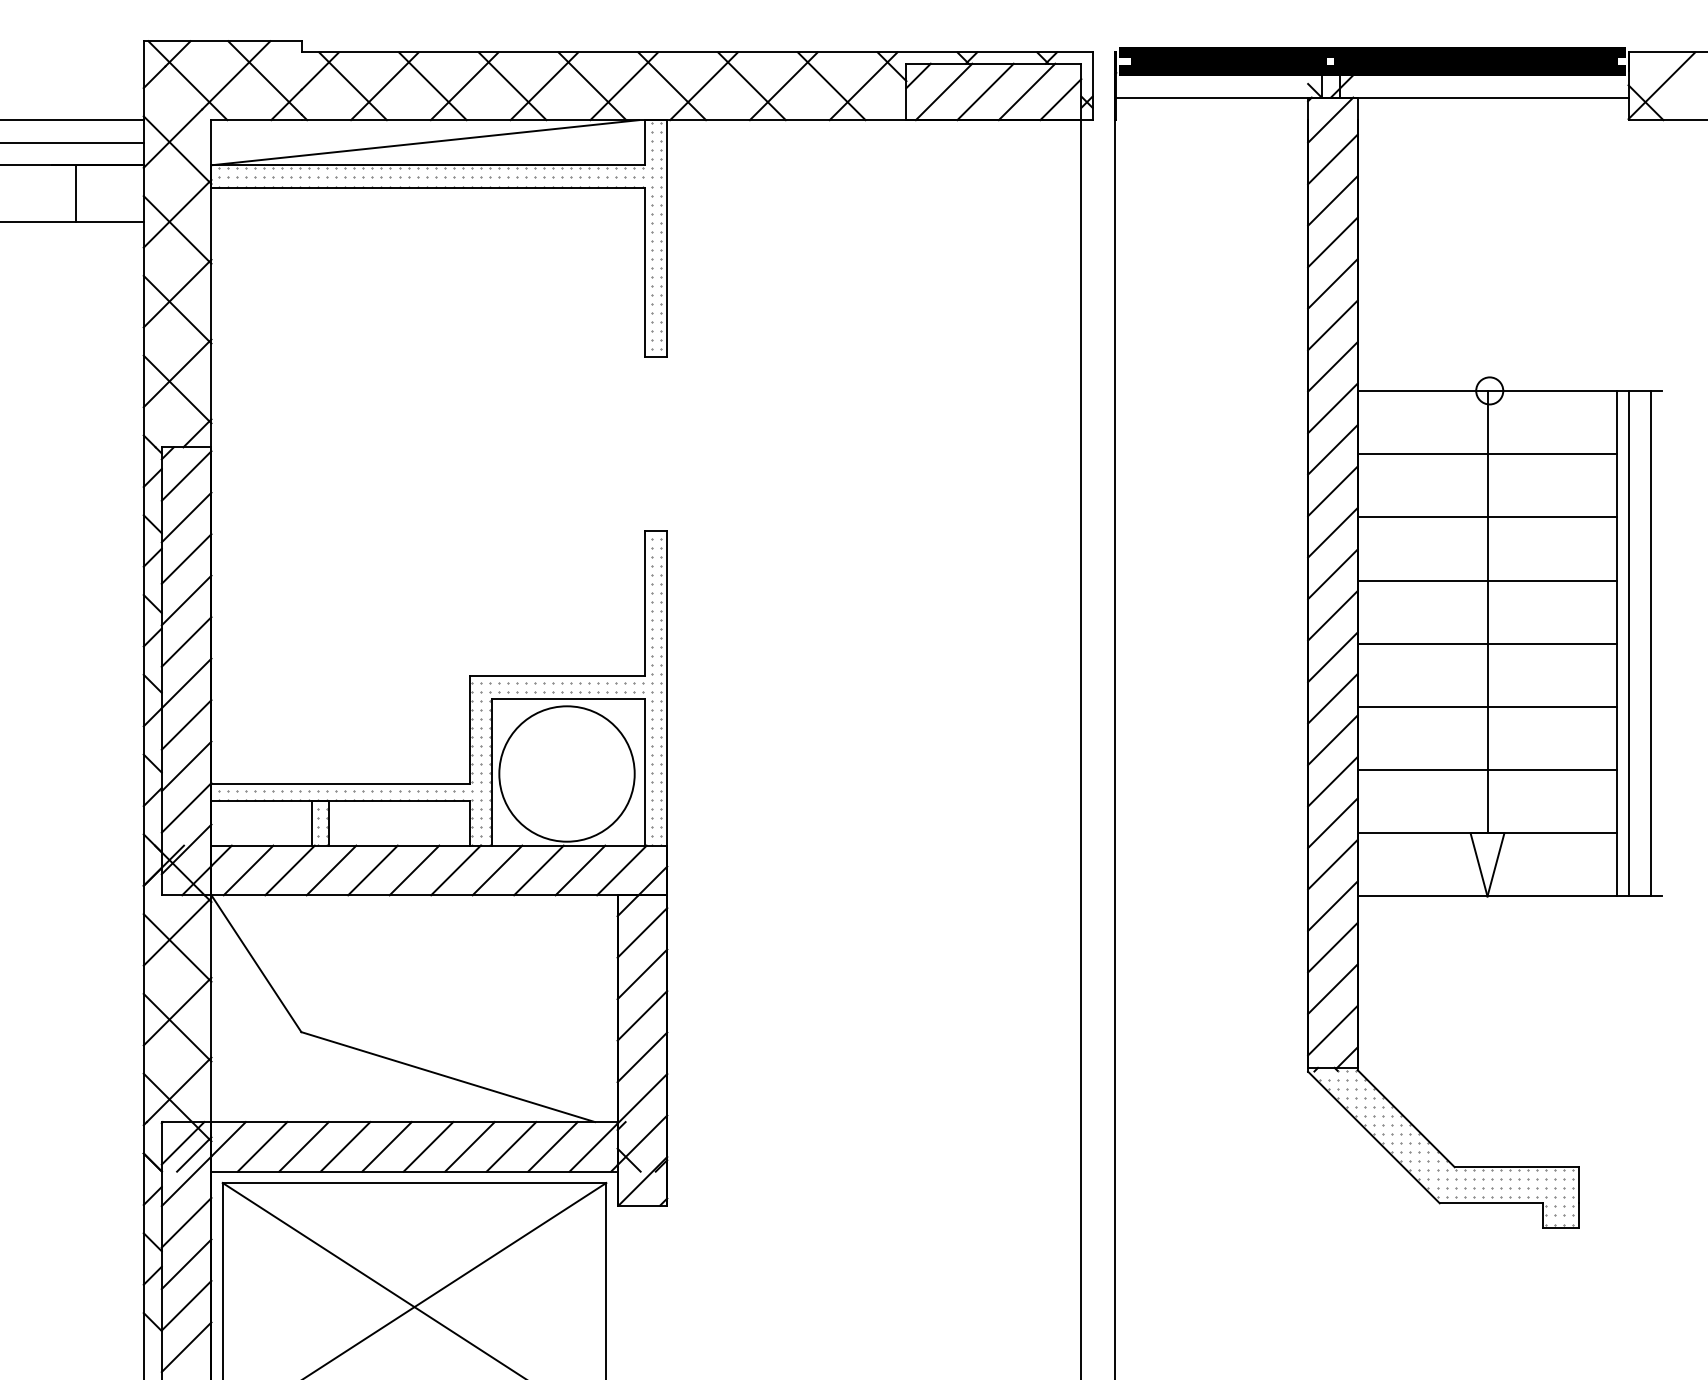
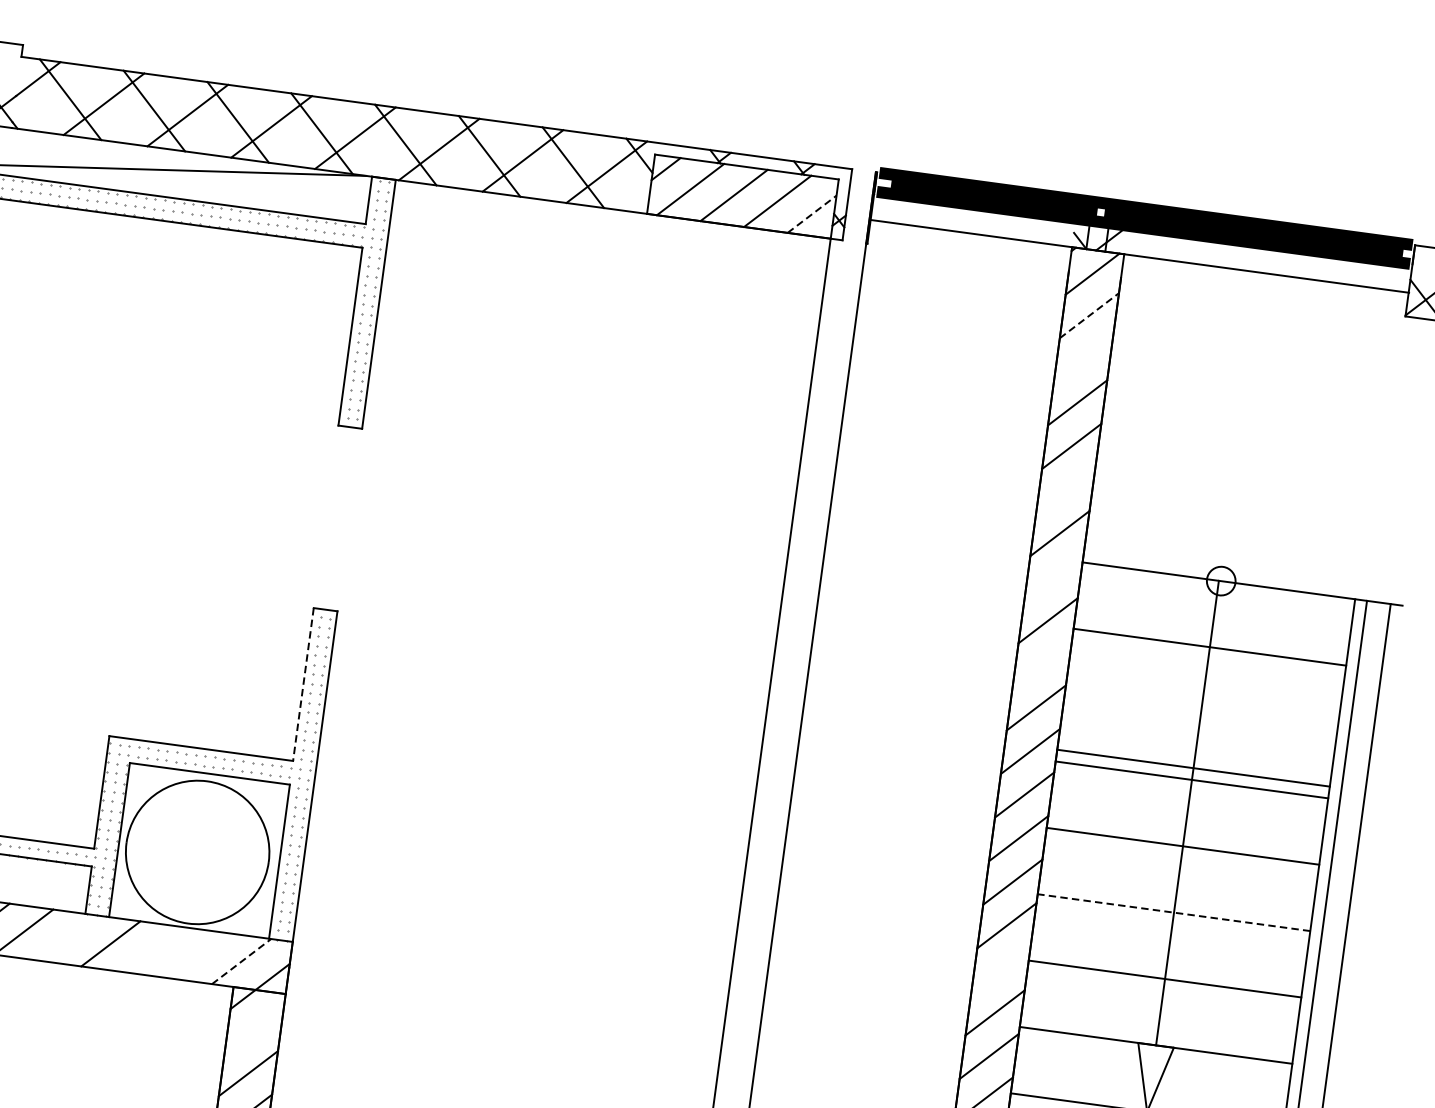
line: (1061, 99) -> (812, 214), solid -> dashed
line: (1333, 159) -> (1089, 315), solid -> dashed
line: (1332, 200) -> (1083, 358), removed
line: (1332, 325) -> (1065, 490), removed
line: (1332, 408) -> (1053, 577), removed
line: (1332, 491) -> (1041, 664), removed
line: (1487, 517) -> (1193, 768), moved
line: (644, 603) -> (303, 684), solid -> dashed
line: (1487, 706) -> (1174, 912), solid -> dashed
line: (1332, 781) -> (1000, 969), removed
line: (455, 870) -> (66, 937), removed
line: (538, 870) -> (154, 949), removed
line: (580, 870) -> (198, 955), removed
line: (622, 870) -> (242, 961), solid -> dashed
line: (642, 932) -> (254, 1029), removed

